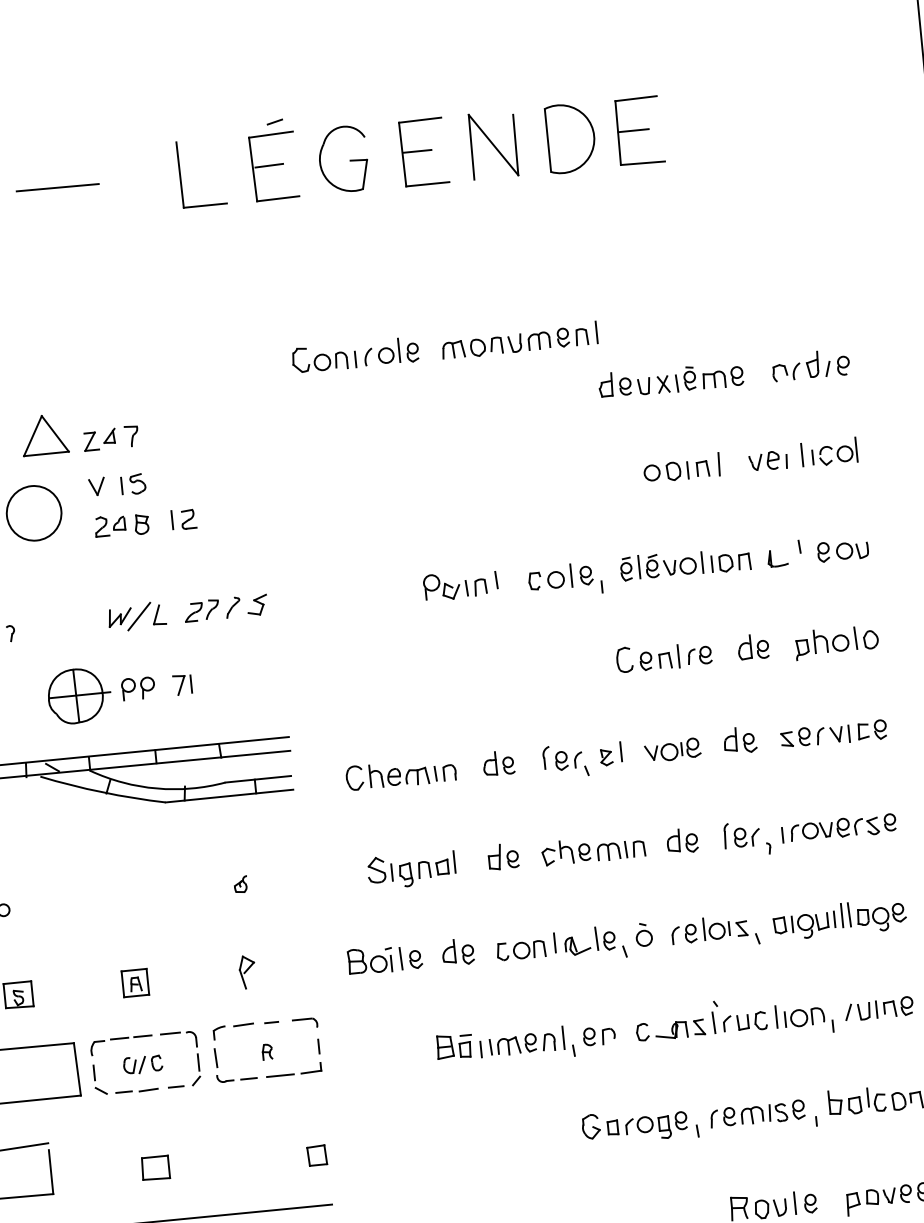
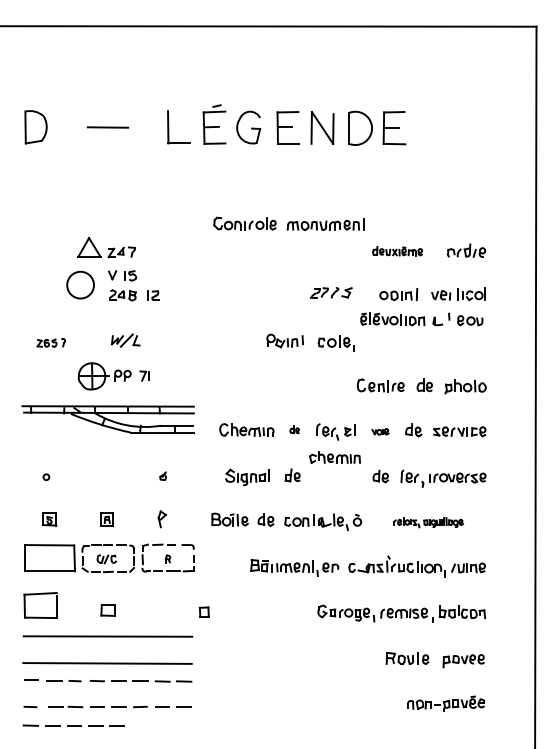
part: (670, 380) -> (397, 251), size x0.7
part: (743, 558) -> (421, 319), moved
part: (225, 607) -> (331, 292), moved
part: (672, 749) -> (380, 431), size x0.6
part: (497, 763) -> (294, 429), size x0.6
part: (592, 849) -> (334, 457), moved
part: (788, 924) -> (428, 522), size x0.6
part: (315, 1154) -> (203, 611), moved

